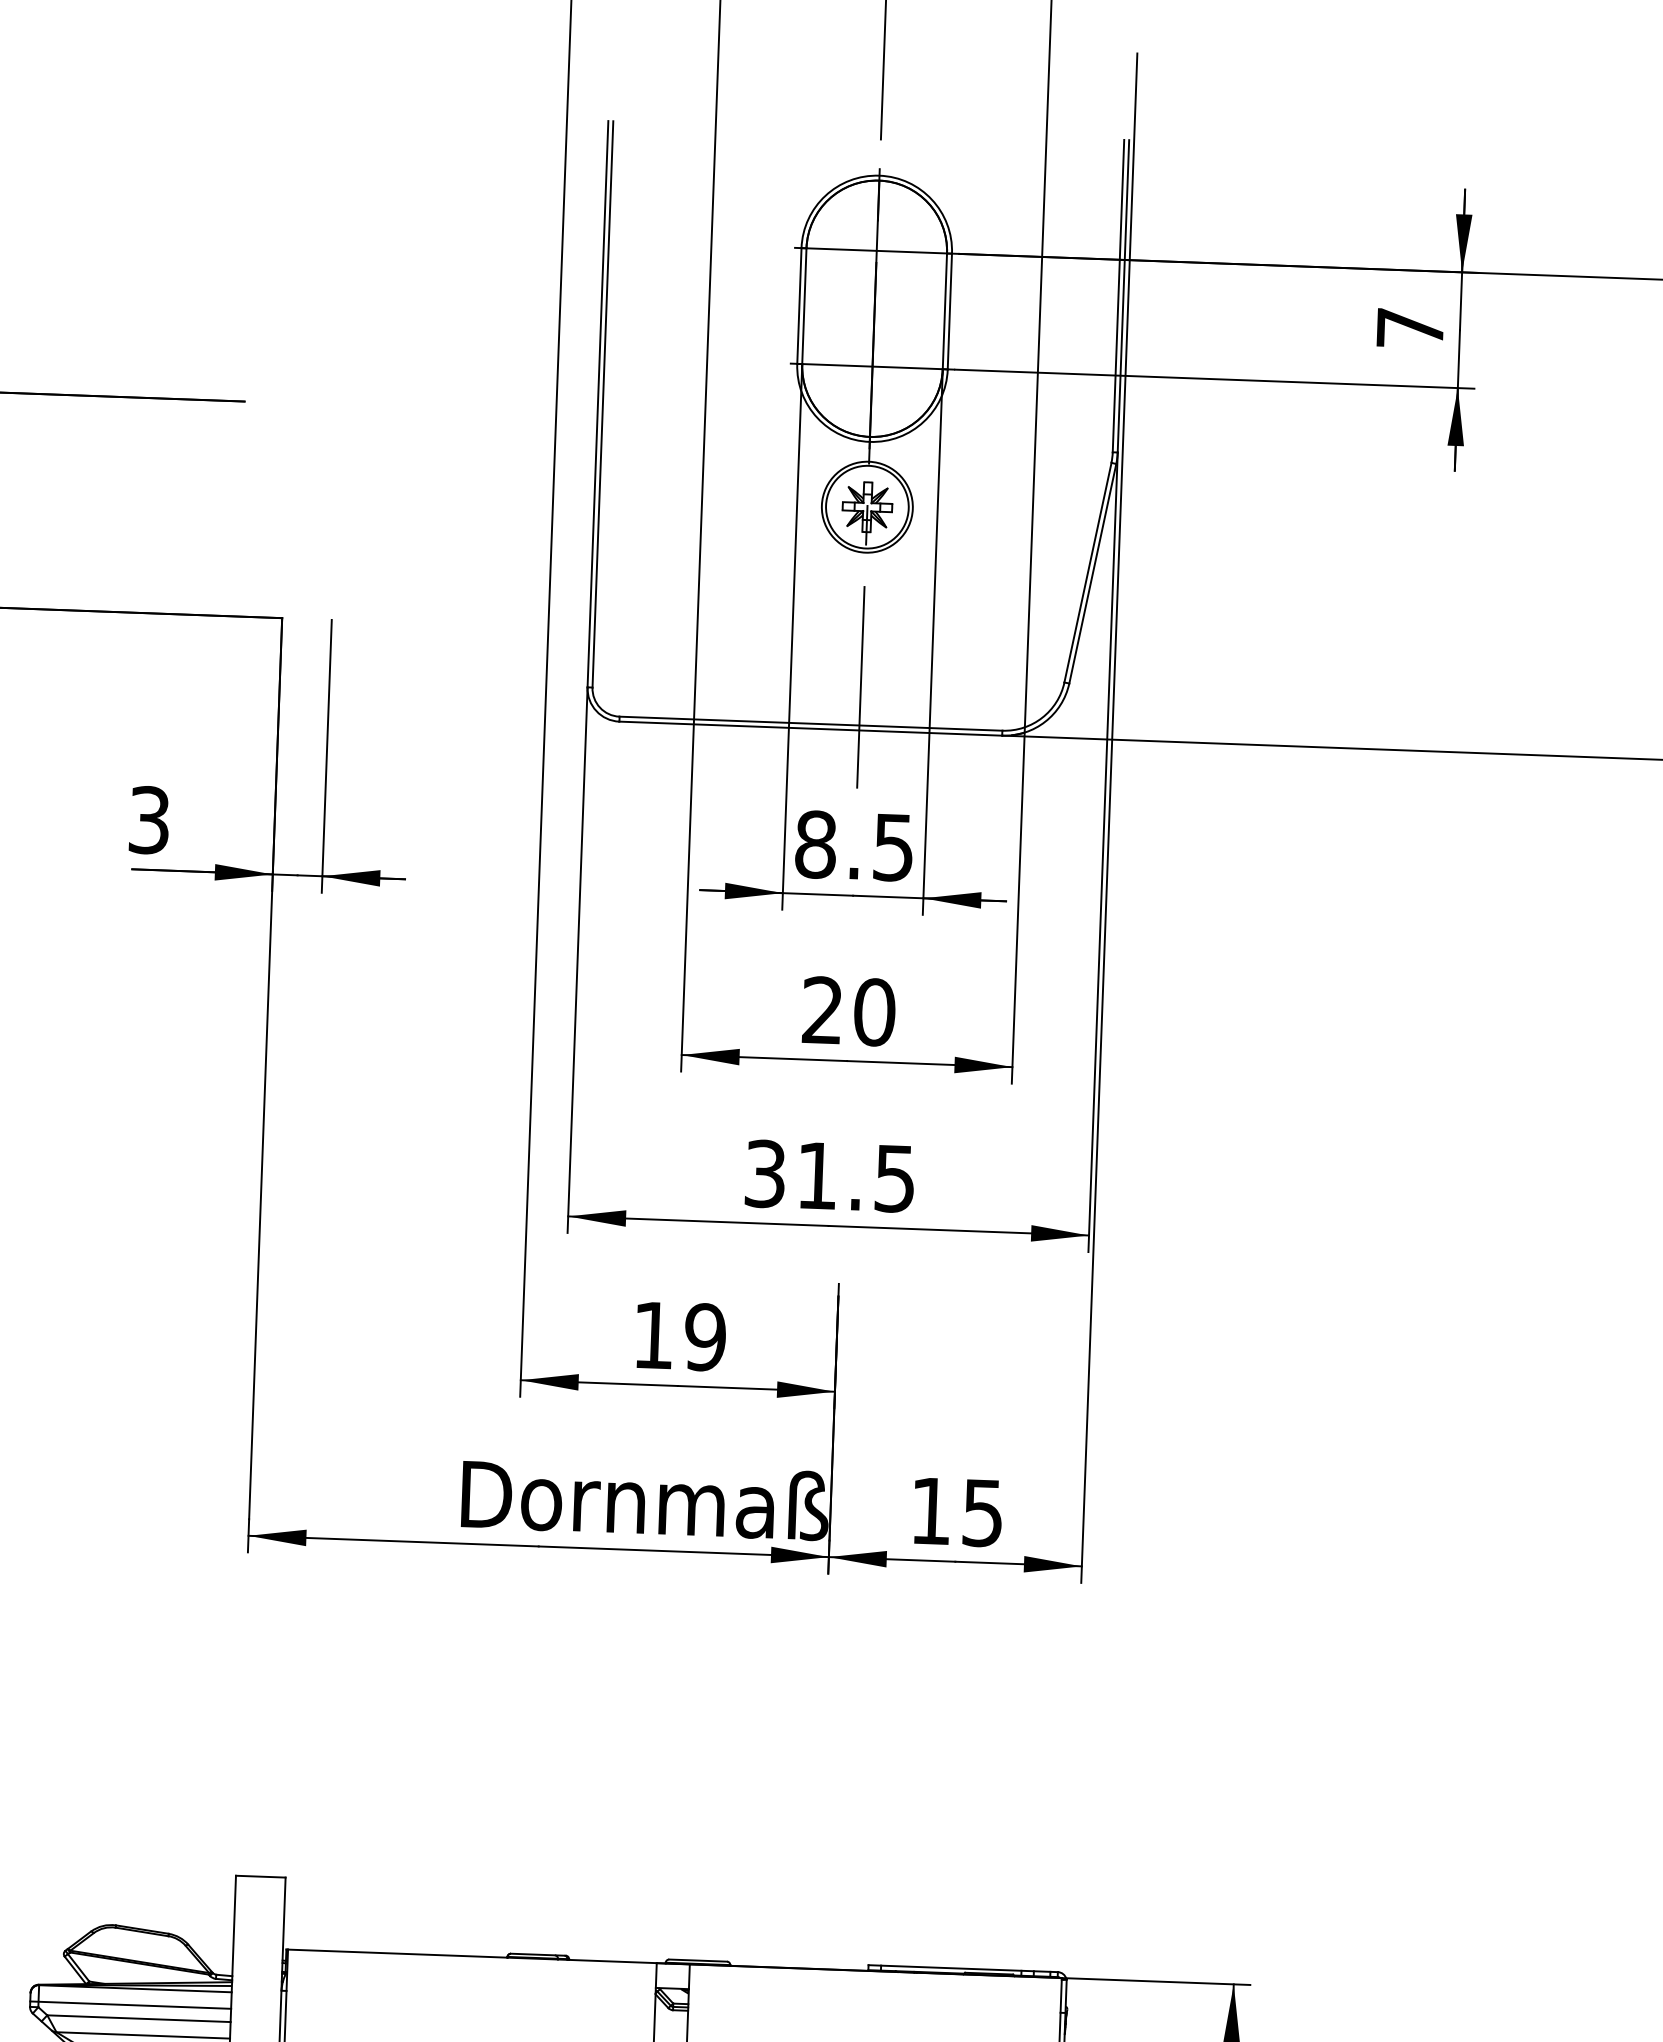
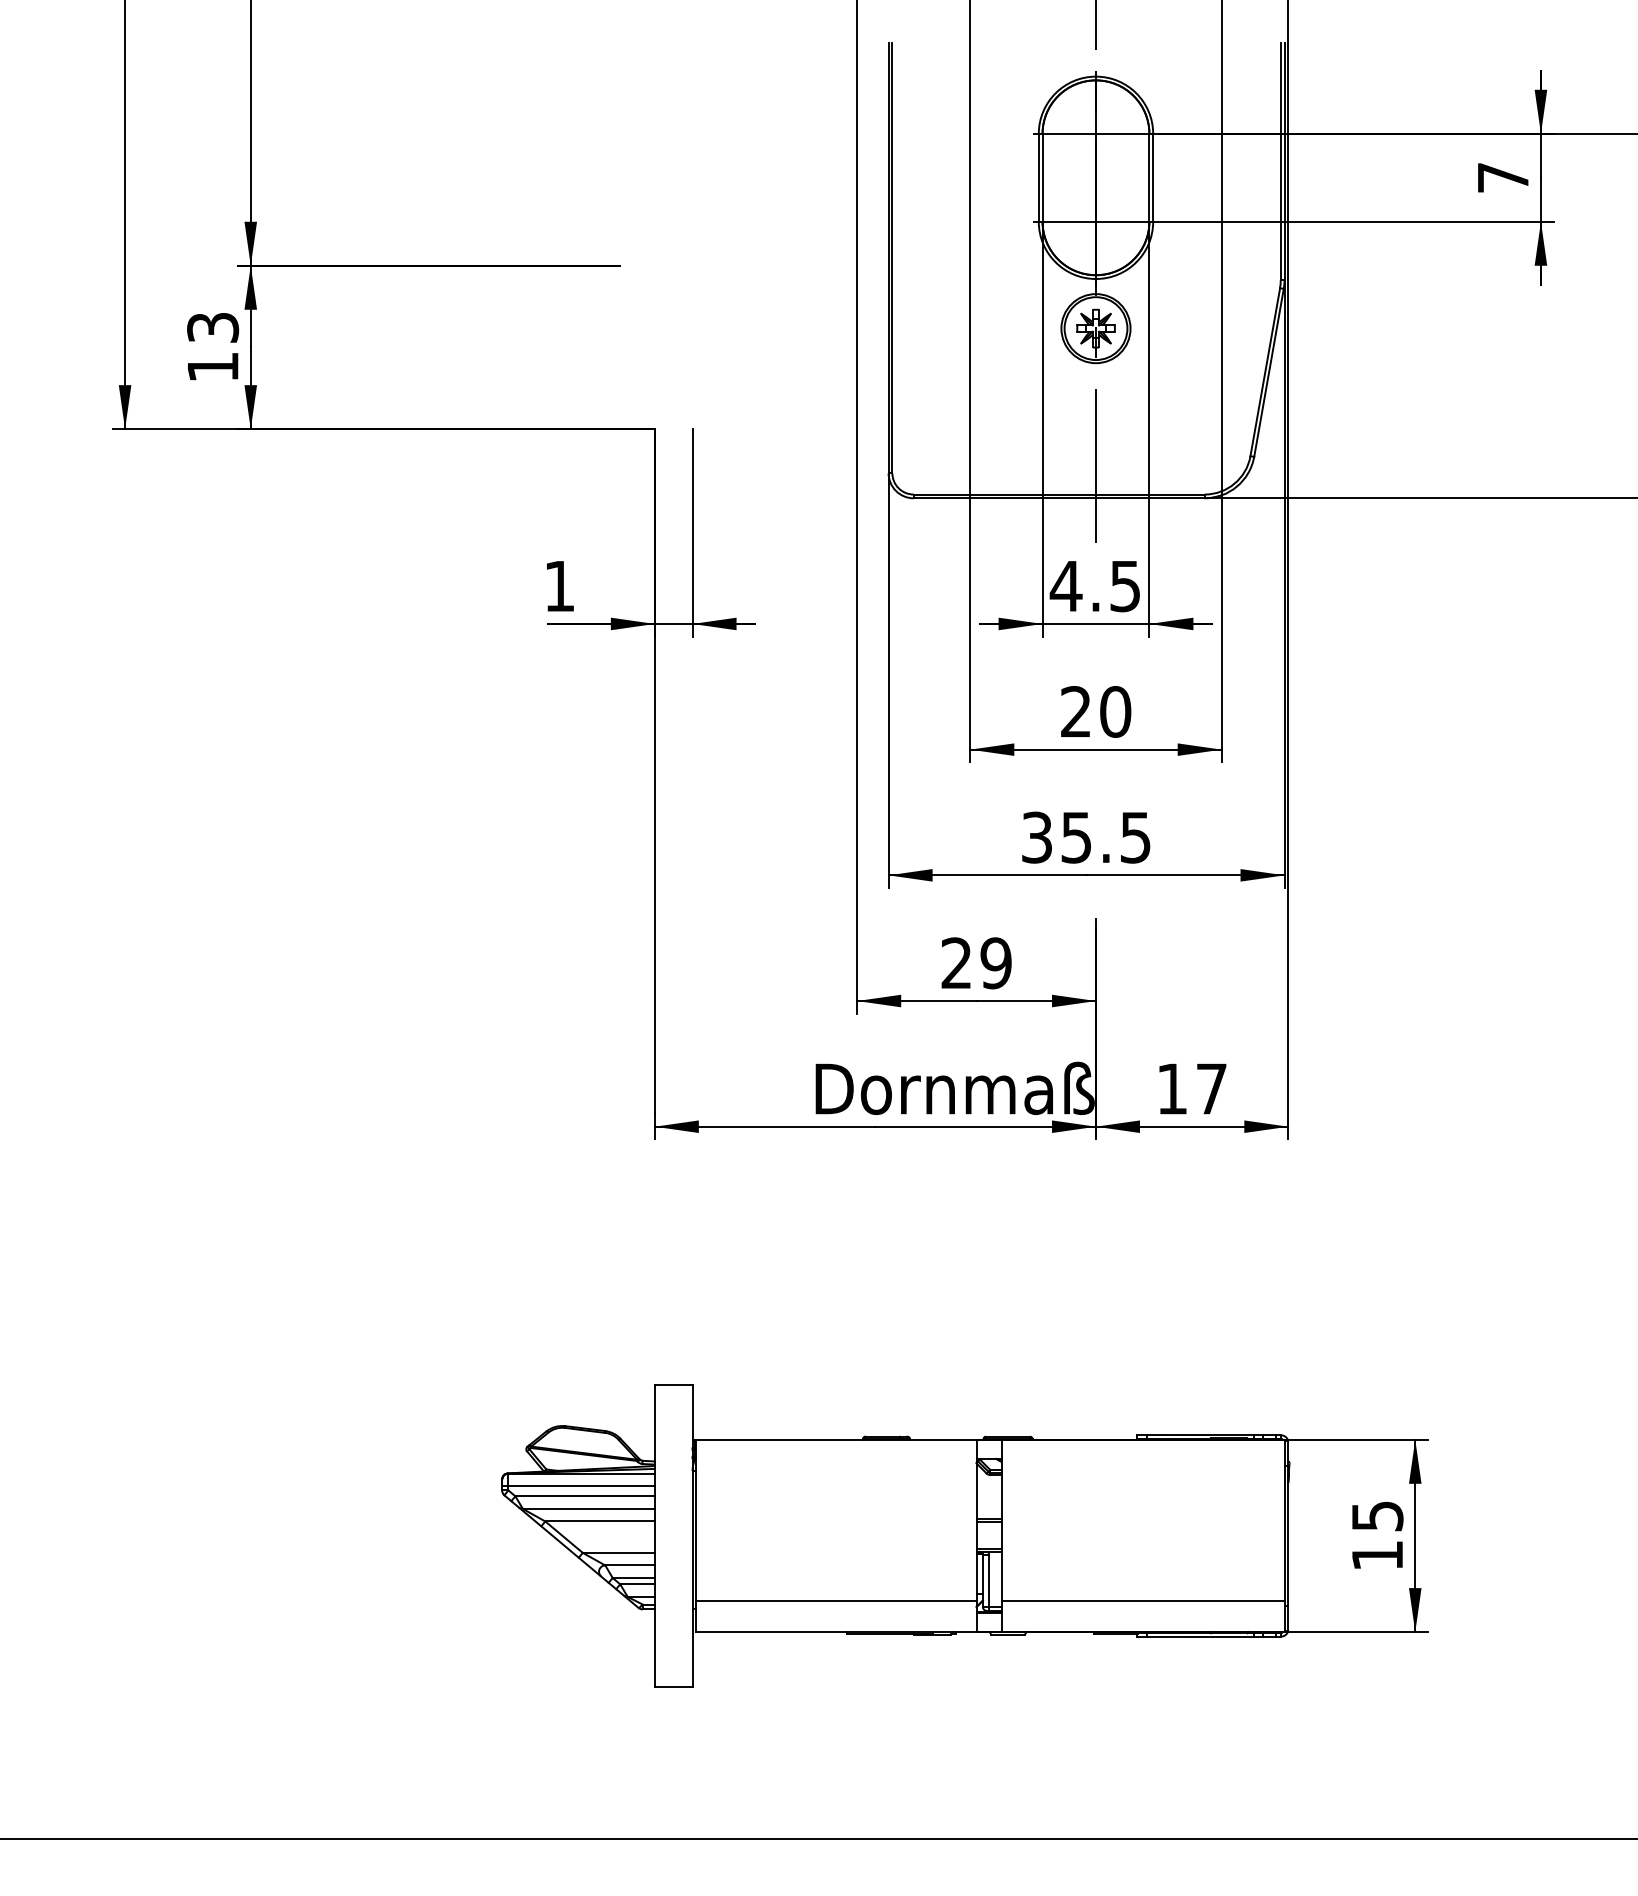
text: (149, 820) -> (559, 586), 3 -> 1
text: (814, 844) -> (1065, 586), 8.5 -> 4.5
text: (815, 1175) -> (1075, 837), 31.5 -> 35.5
text: (651, 1334) -> (955, 962), 19 -> 29
text: (982, 1513) -> (1211, 1089), 15 -> 17

